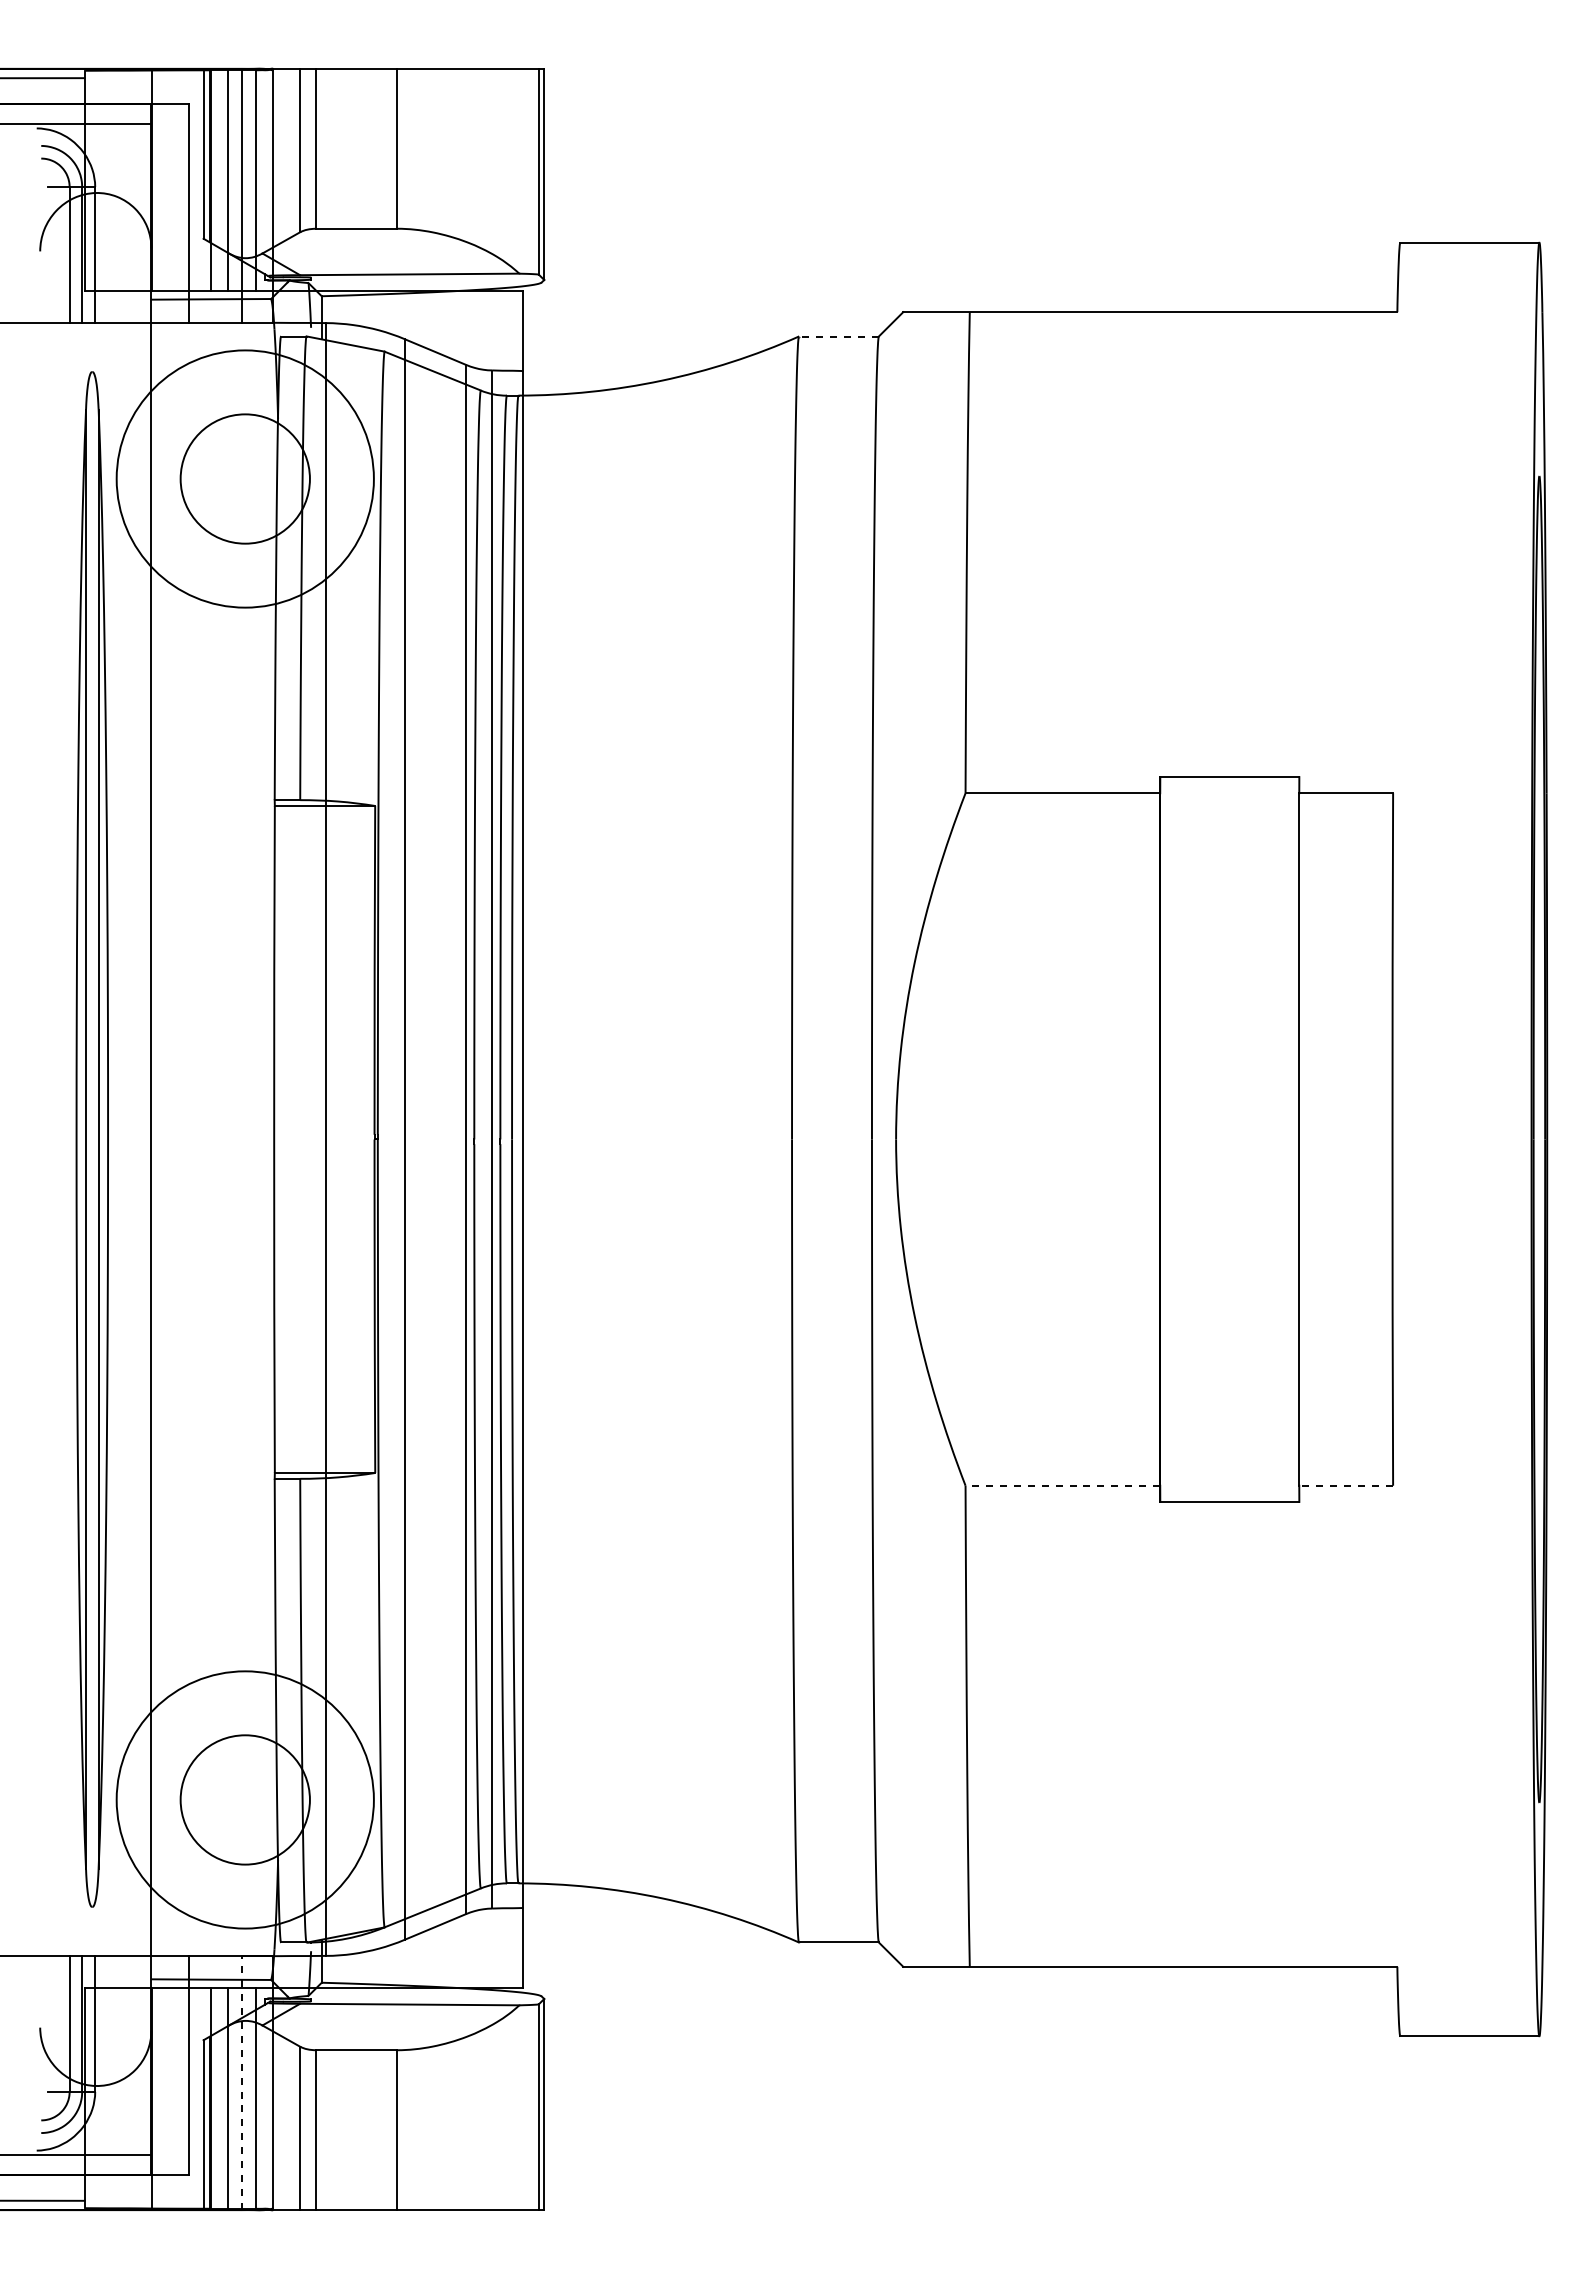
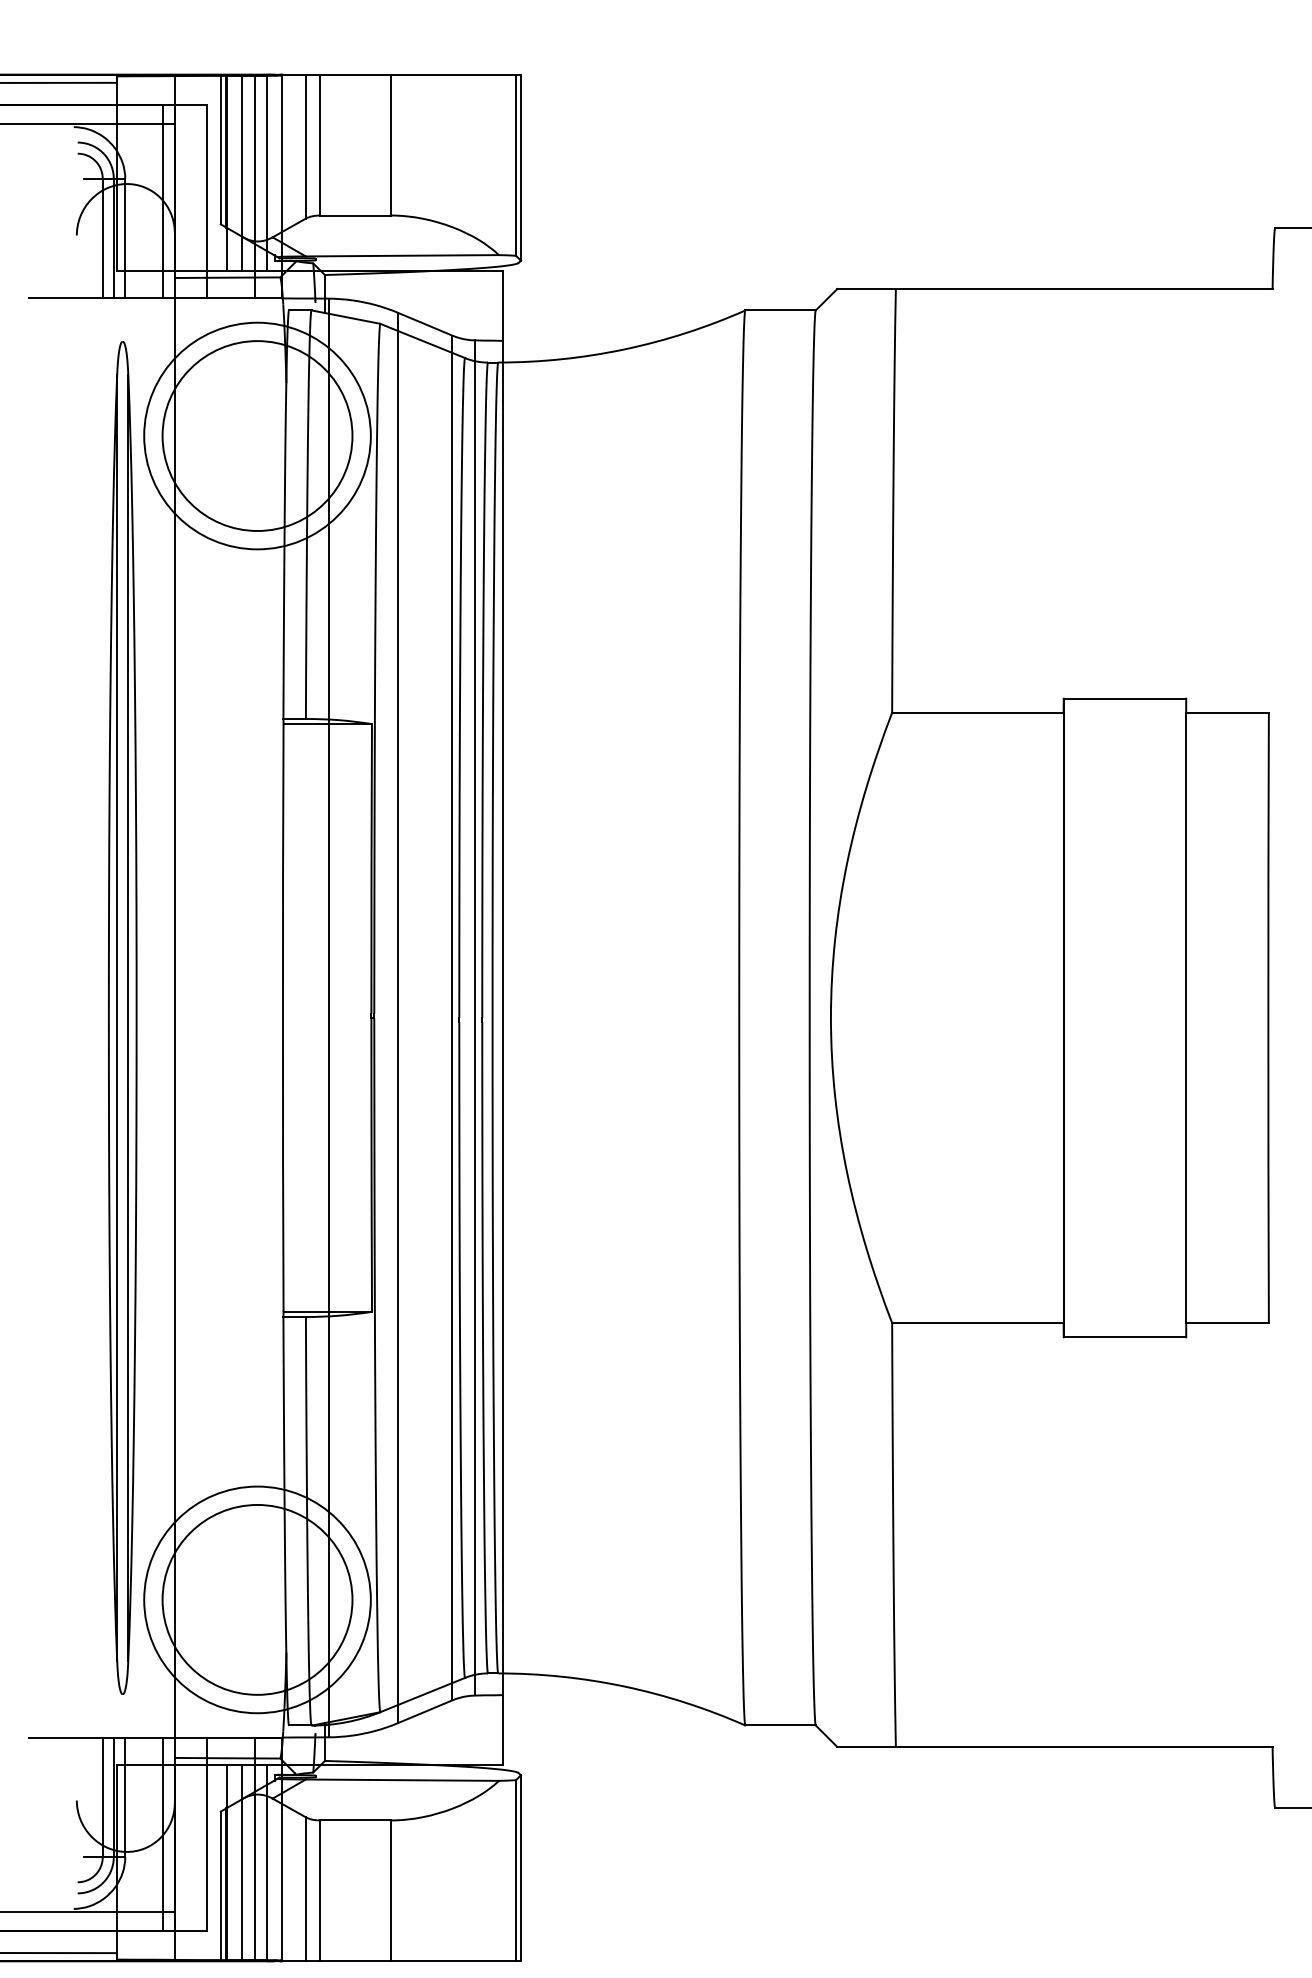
line: (137, 212) -> (162, 201), added
line: (838, 336) -> (780, 310), dashed -> solid
circle: (245, 478) -> (257, 435), size x1.67
line: (1062, 1485) -> (977, 1322), dashed -> solid
line: (1346, 1485) -> (1227, 1322), dashed -> solid
circle: (245, 1799) -> (257, 1599), size x1.67
line: (137, 2065) -> (162, 1833), added
line: (241, 2083) -> (254, 1849), dashed -> solid

